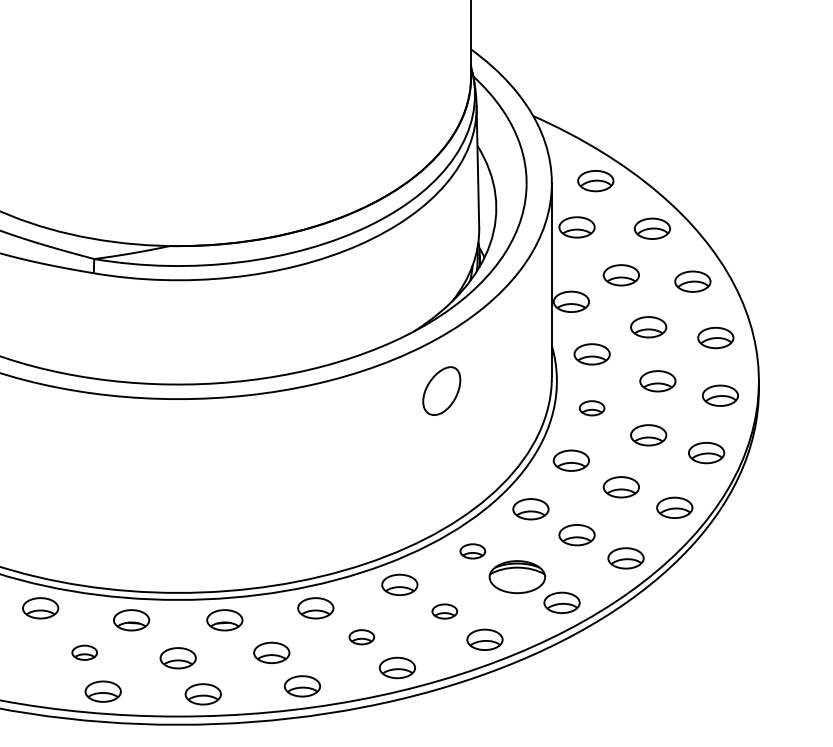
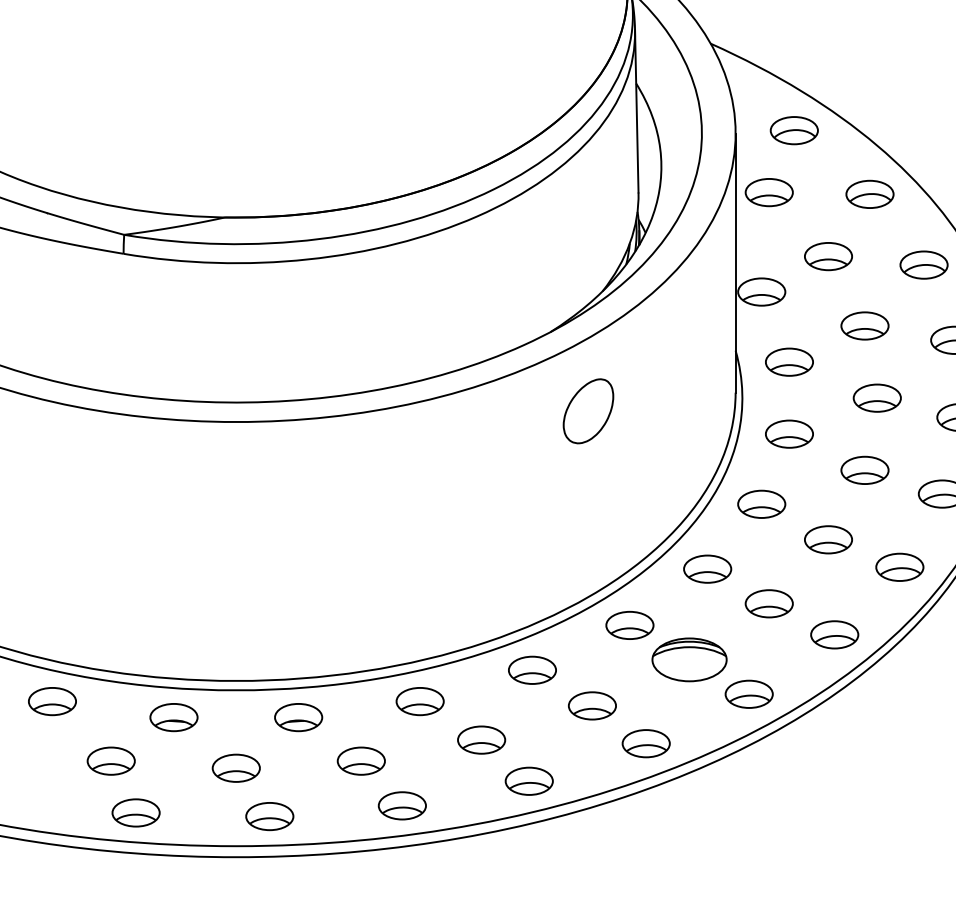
part: (591, 408) -> (788, 434), size x1.43
part: (472, 551) -> (629, 625), size x1.43
part: (444, 611) -> (592, 705), size x1.43
part: (361, 637) -> (481, 740), size x1.43
part: (84, 652) -> (111, 760), size x1.43

